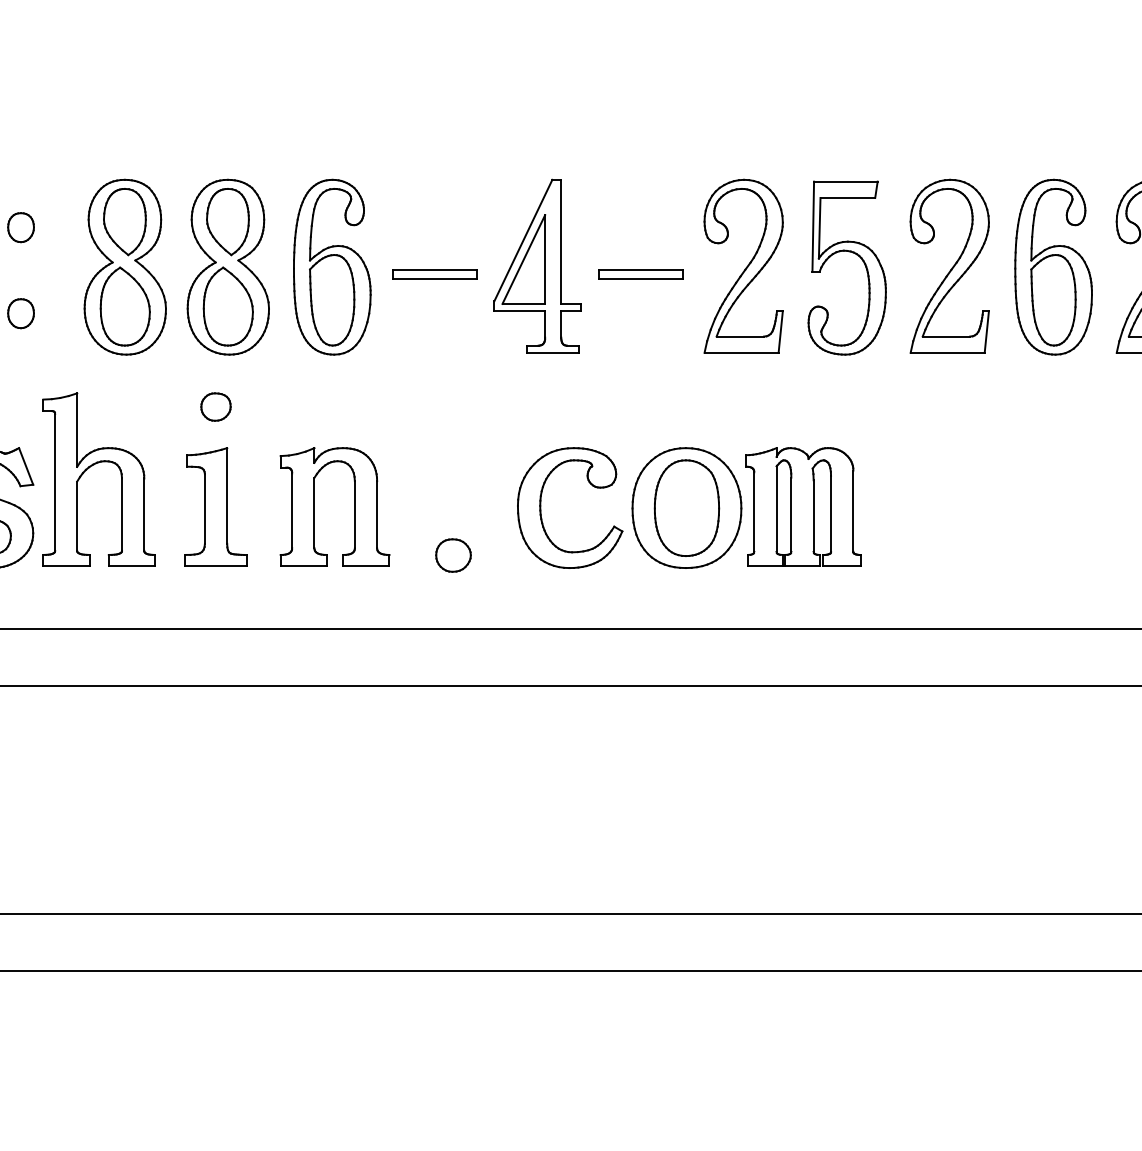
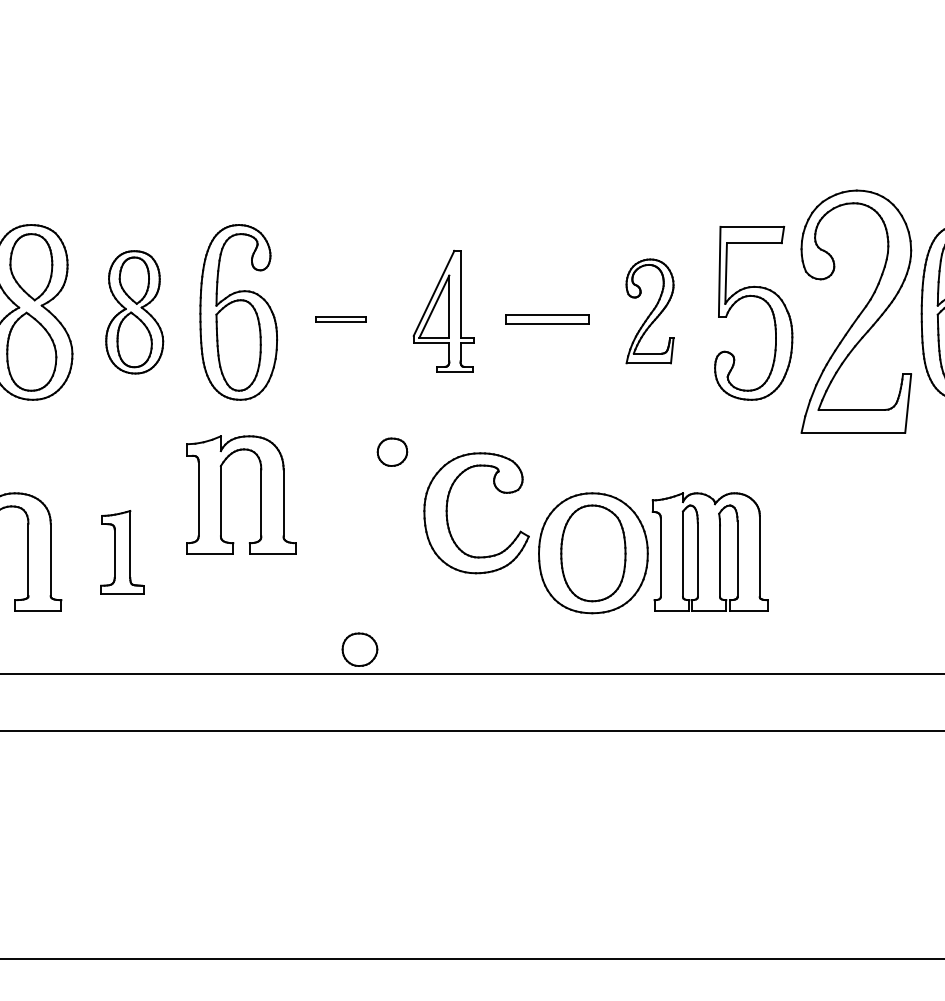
part: (537, 265) -> (443, 310), size x0.7
part: (743, 265) -> (649, 310), size x0.6
part: (949, 265) -> (855, 310), size x1.4
part: (227, 266) -> (133, 311), size x0.7
part: (434, 274) -> (340, 319), size x0.6
part: (215, 406) -> (391, 451), moved
part: (215, 506) -> (121, 551), size x0.7
part: (314, 506) -> (220, 494), moved
part: (541, 507) -> (447, 512), moved
part: (453, 555) -> (359, 649), moved

